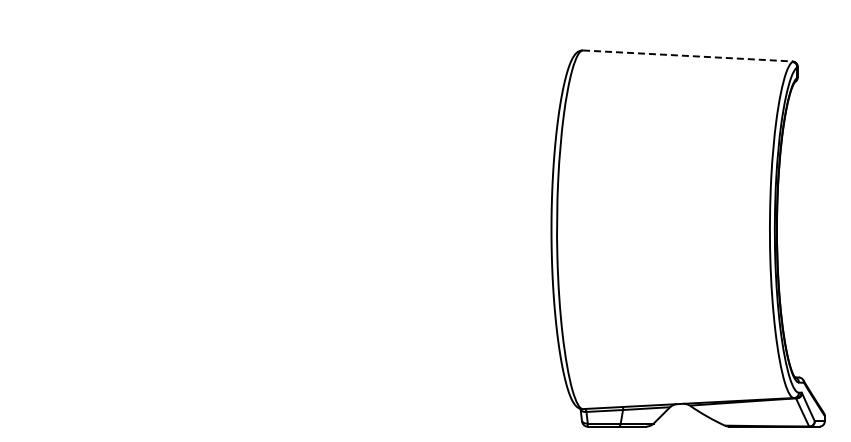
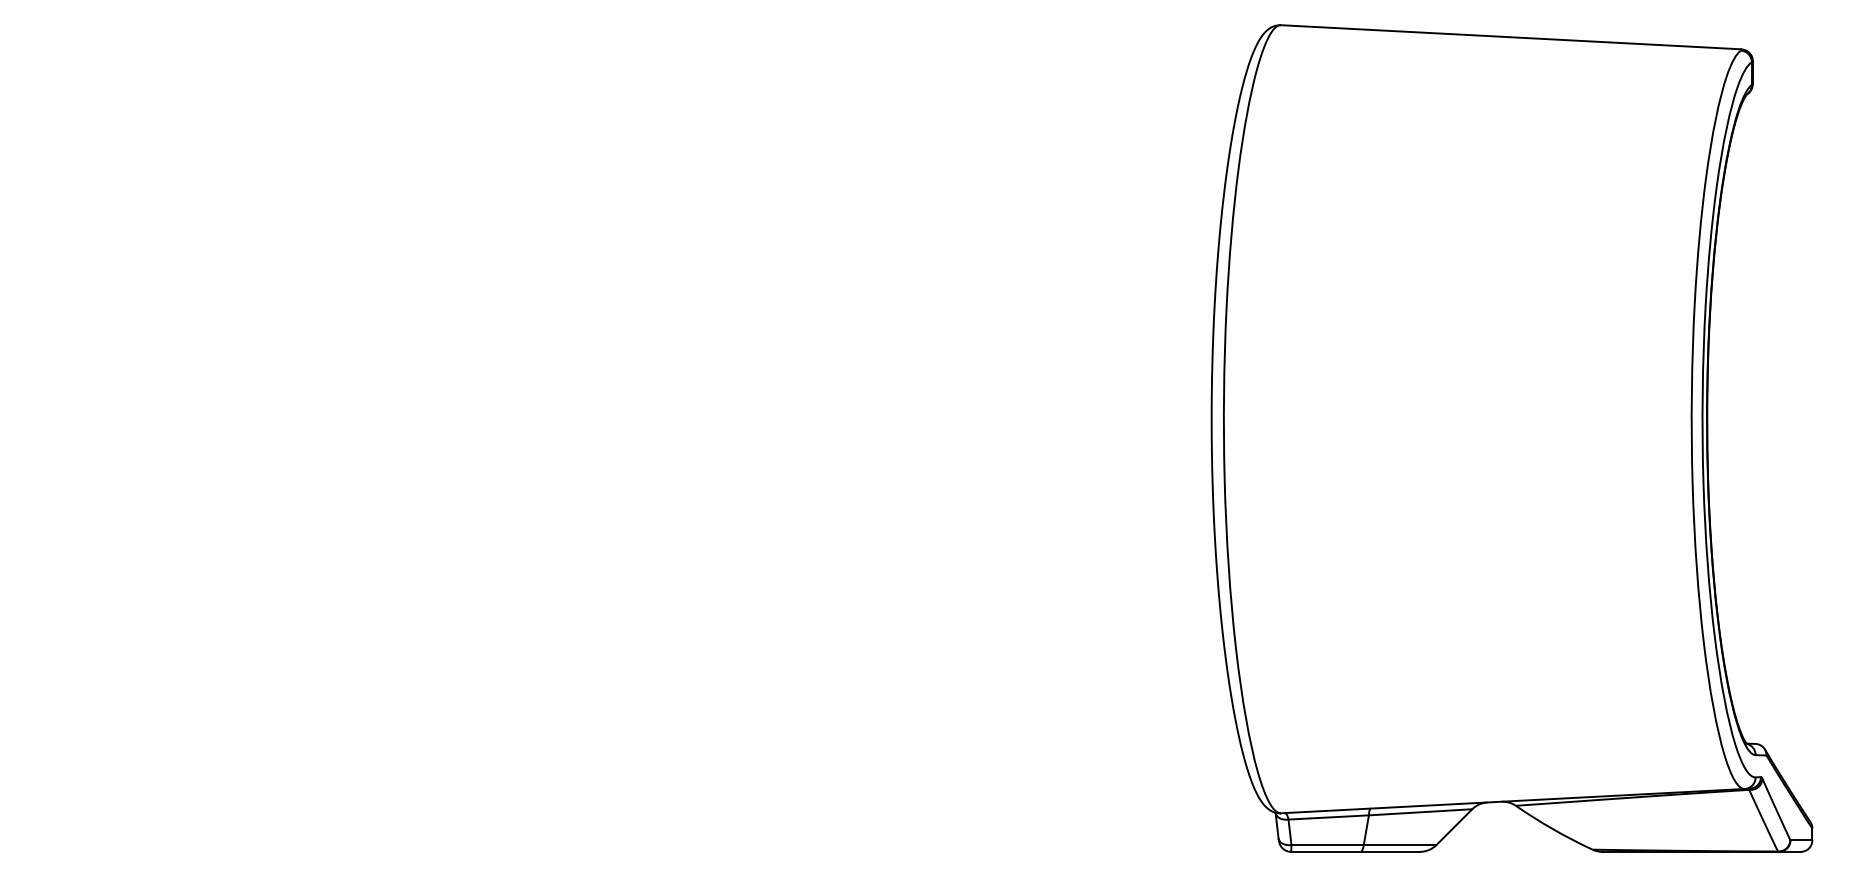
line: (687, 55) -> (1510, 36), dashed -> solid

